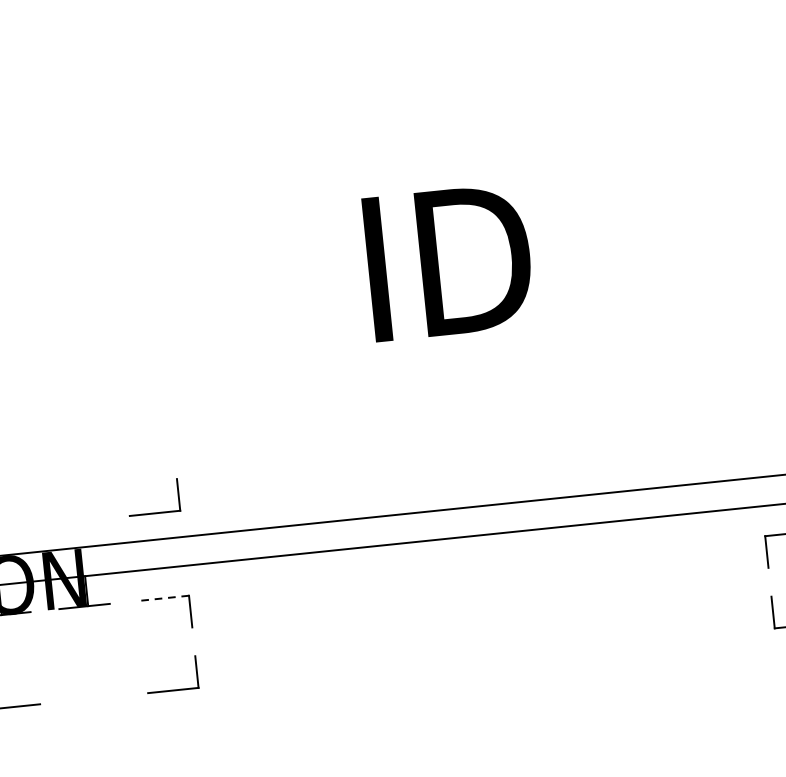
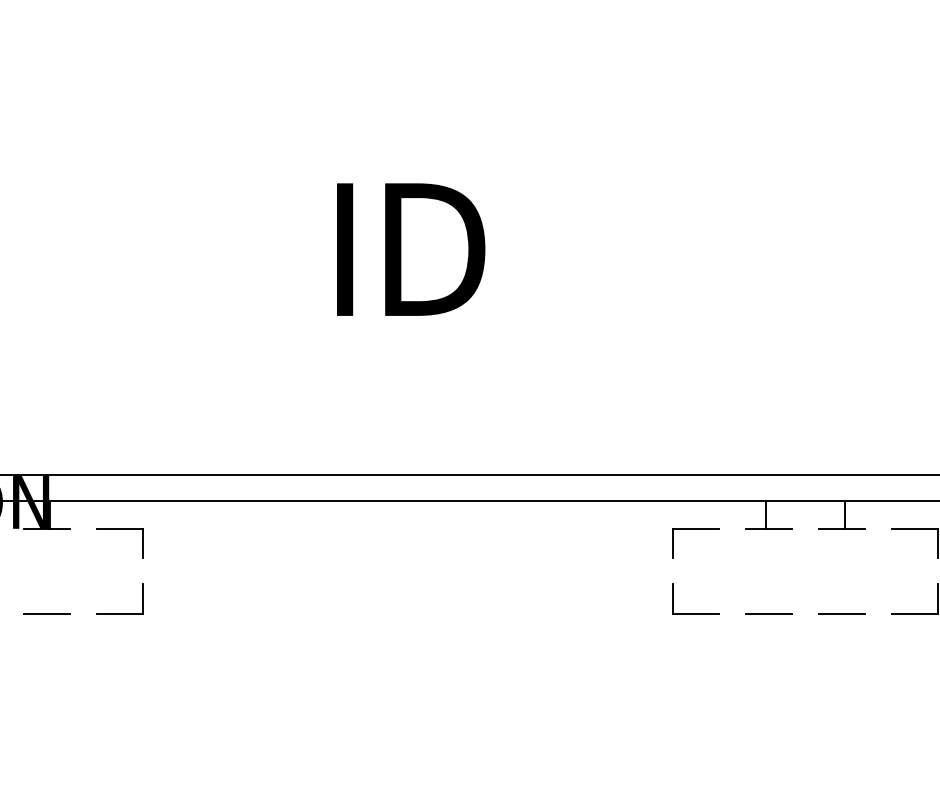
part: (154, 513) -> (119, 450), removed
line: (163, 598) -> (119, 528), dashed -> solid
line: (93, 698) -> (46, 613), added

